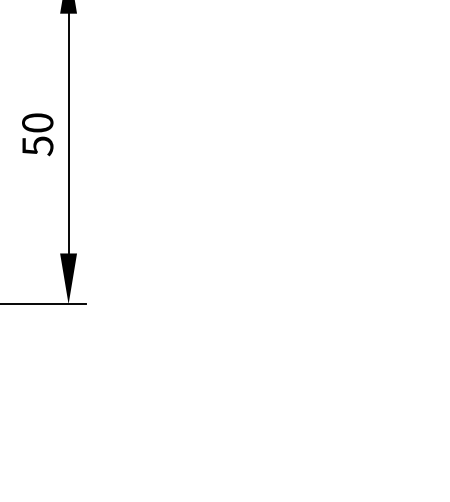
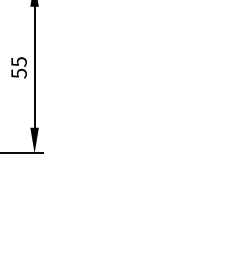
text: (36, 122) -> (18, 61), 50 -> 55

